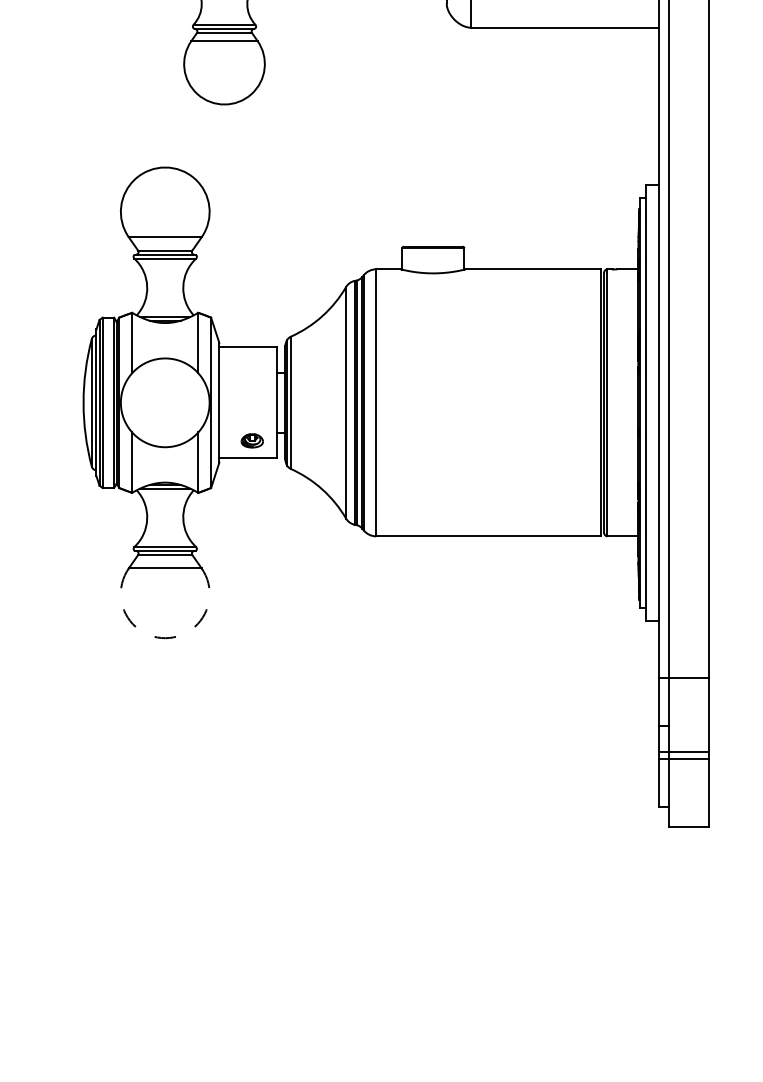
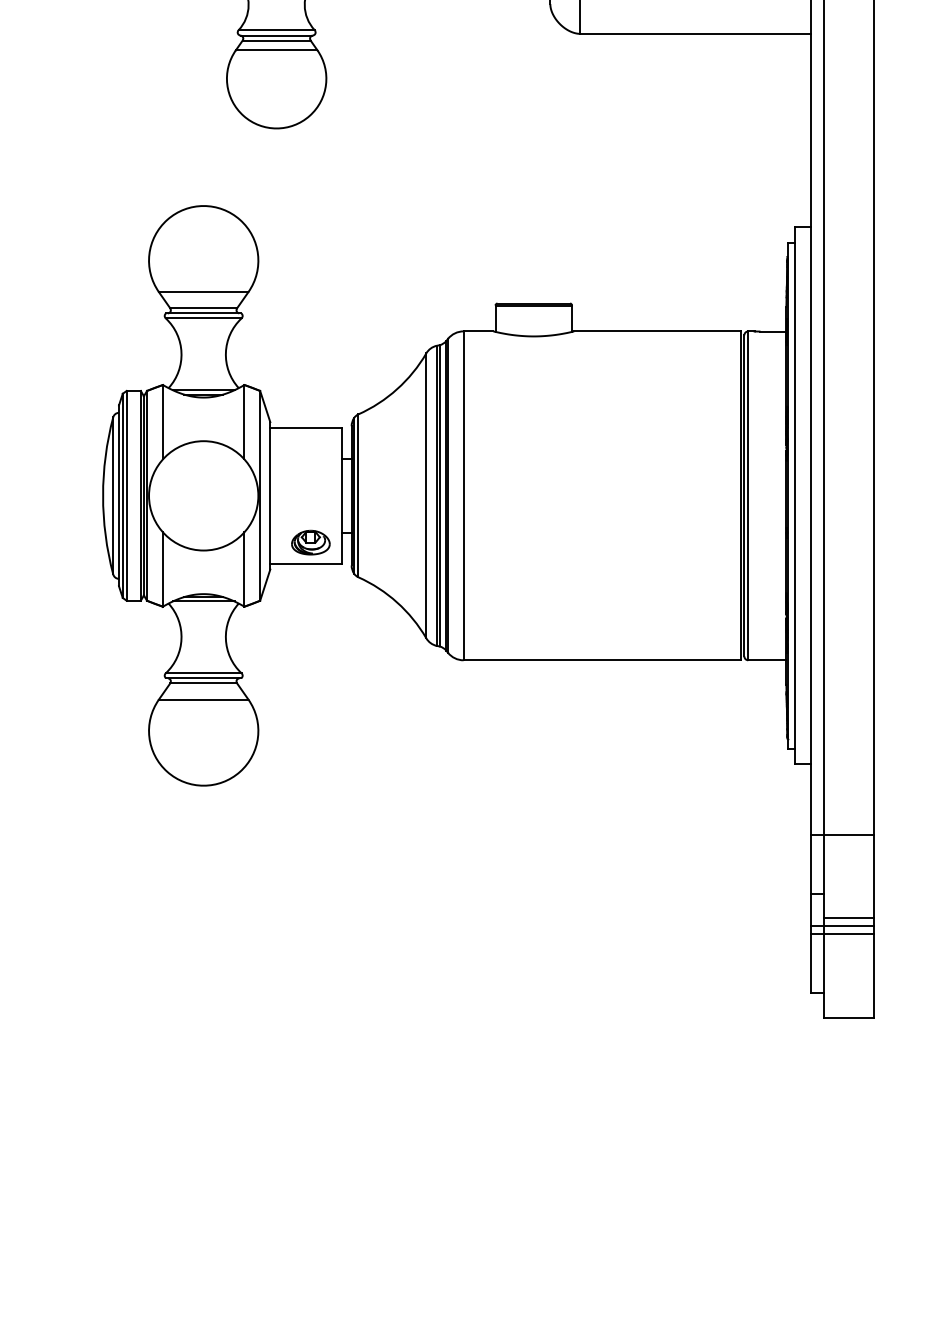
part: (251, 440) -> (310, 542), size x1.43
arc: (165, 638) -> (203, 785), dashed -> solid
line: (688, 746) -> (848, 918), added

